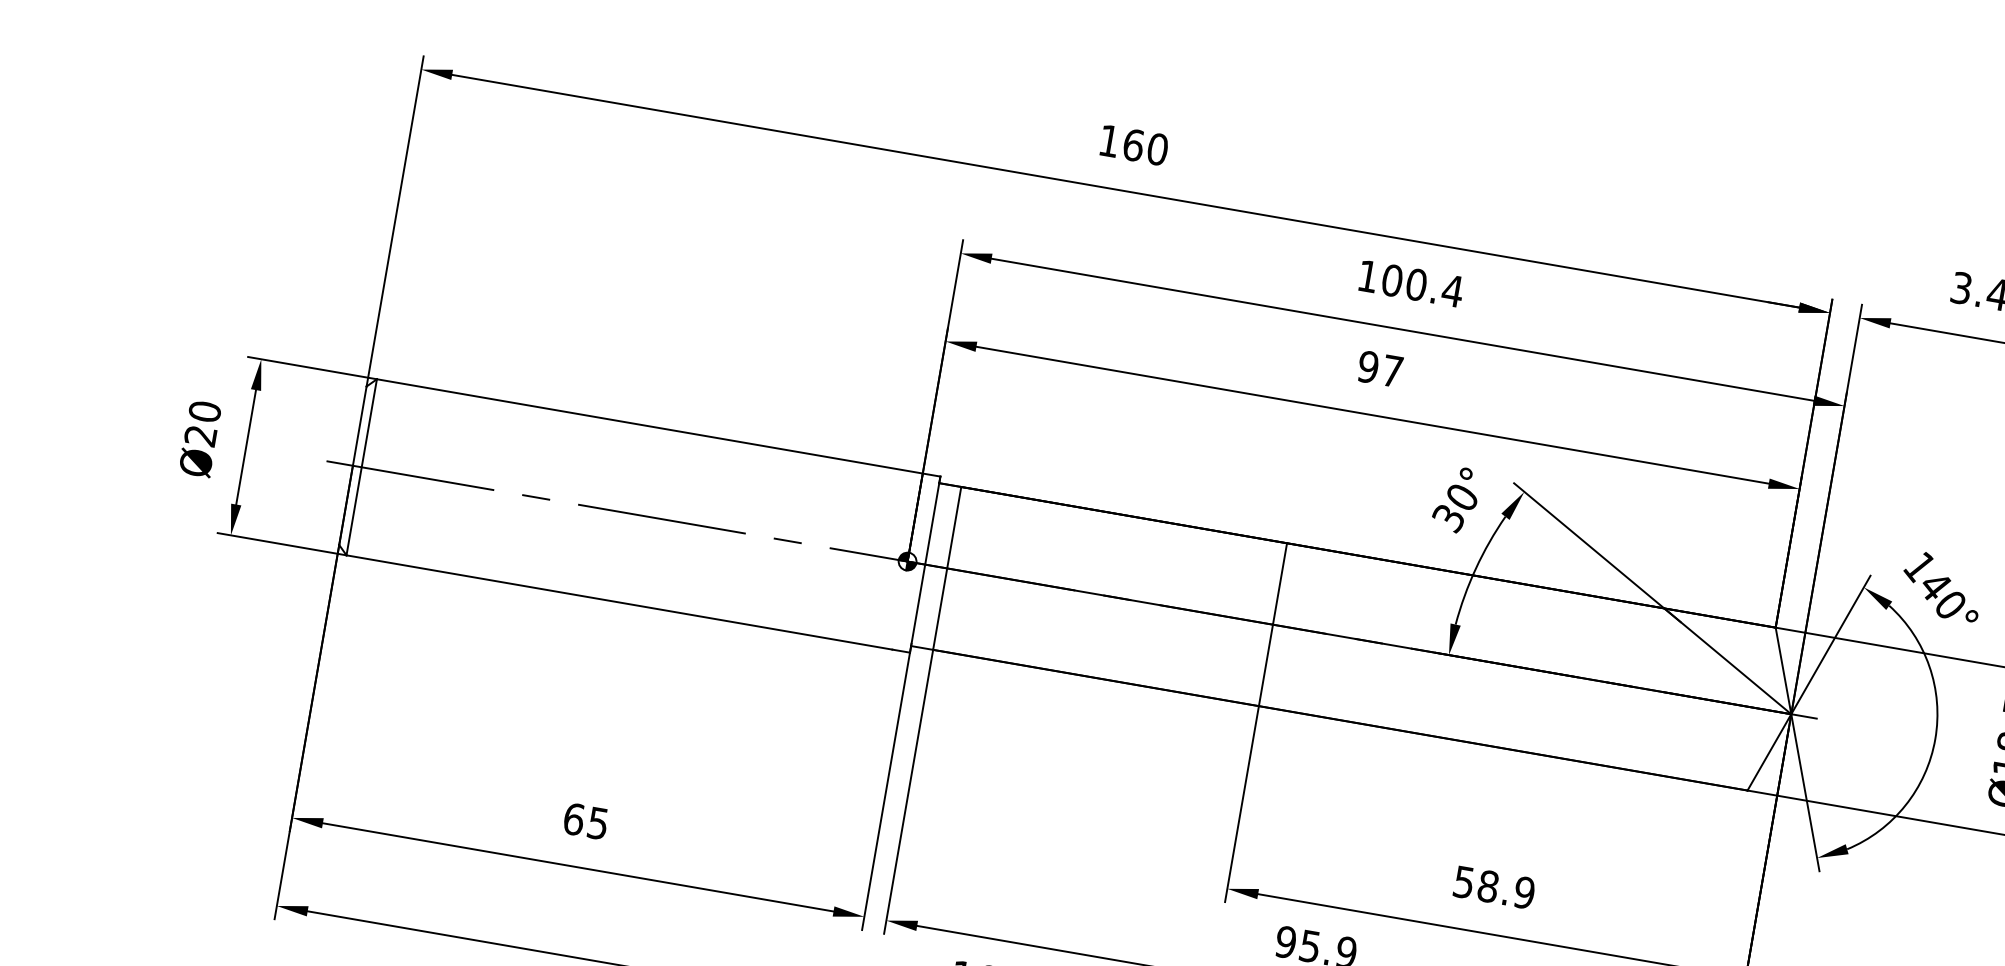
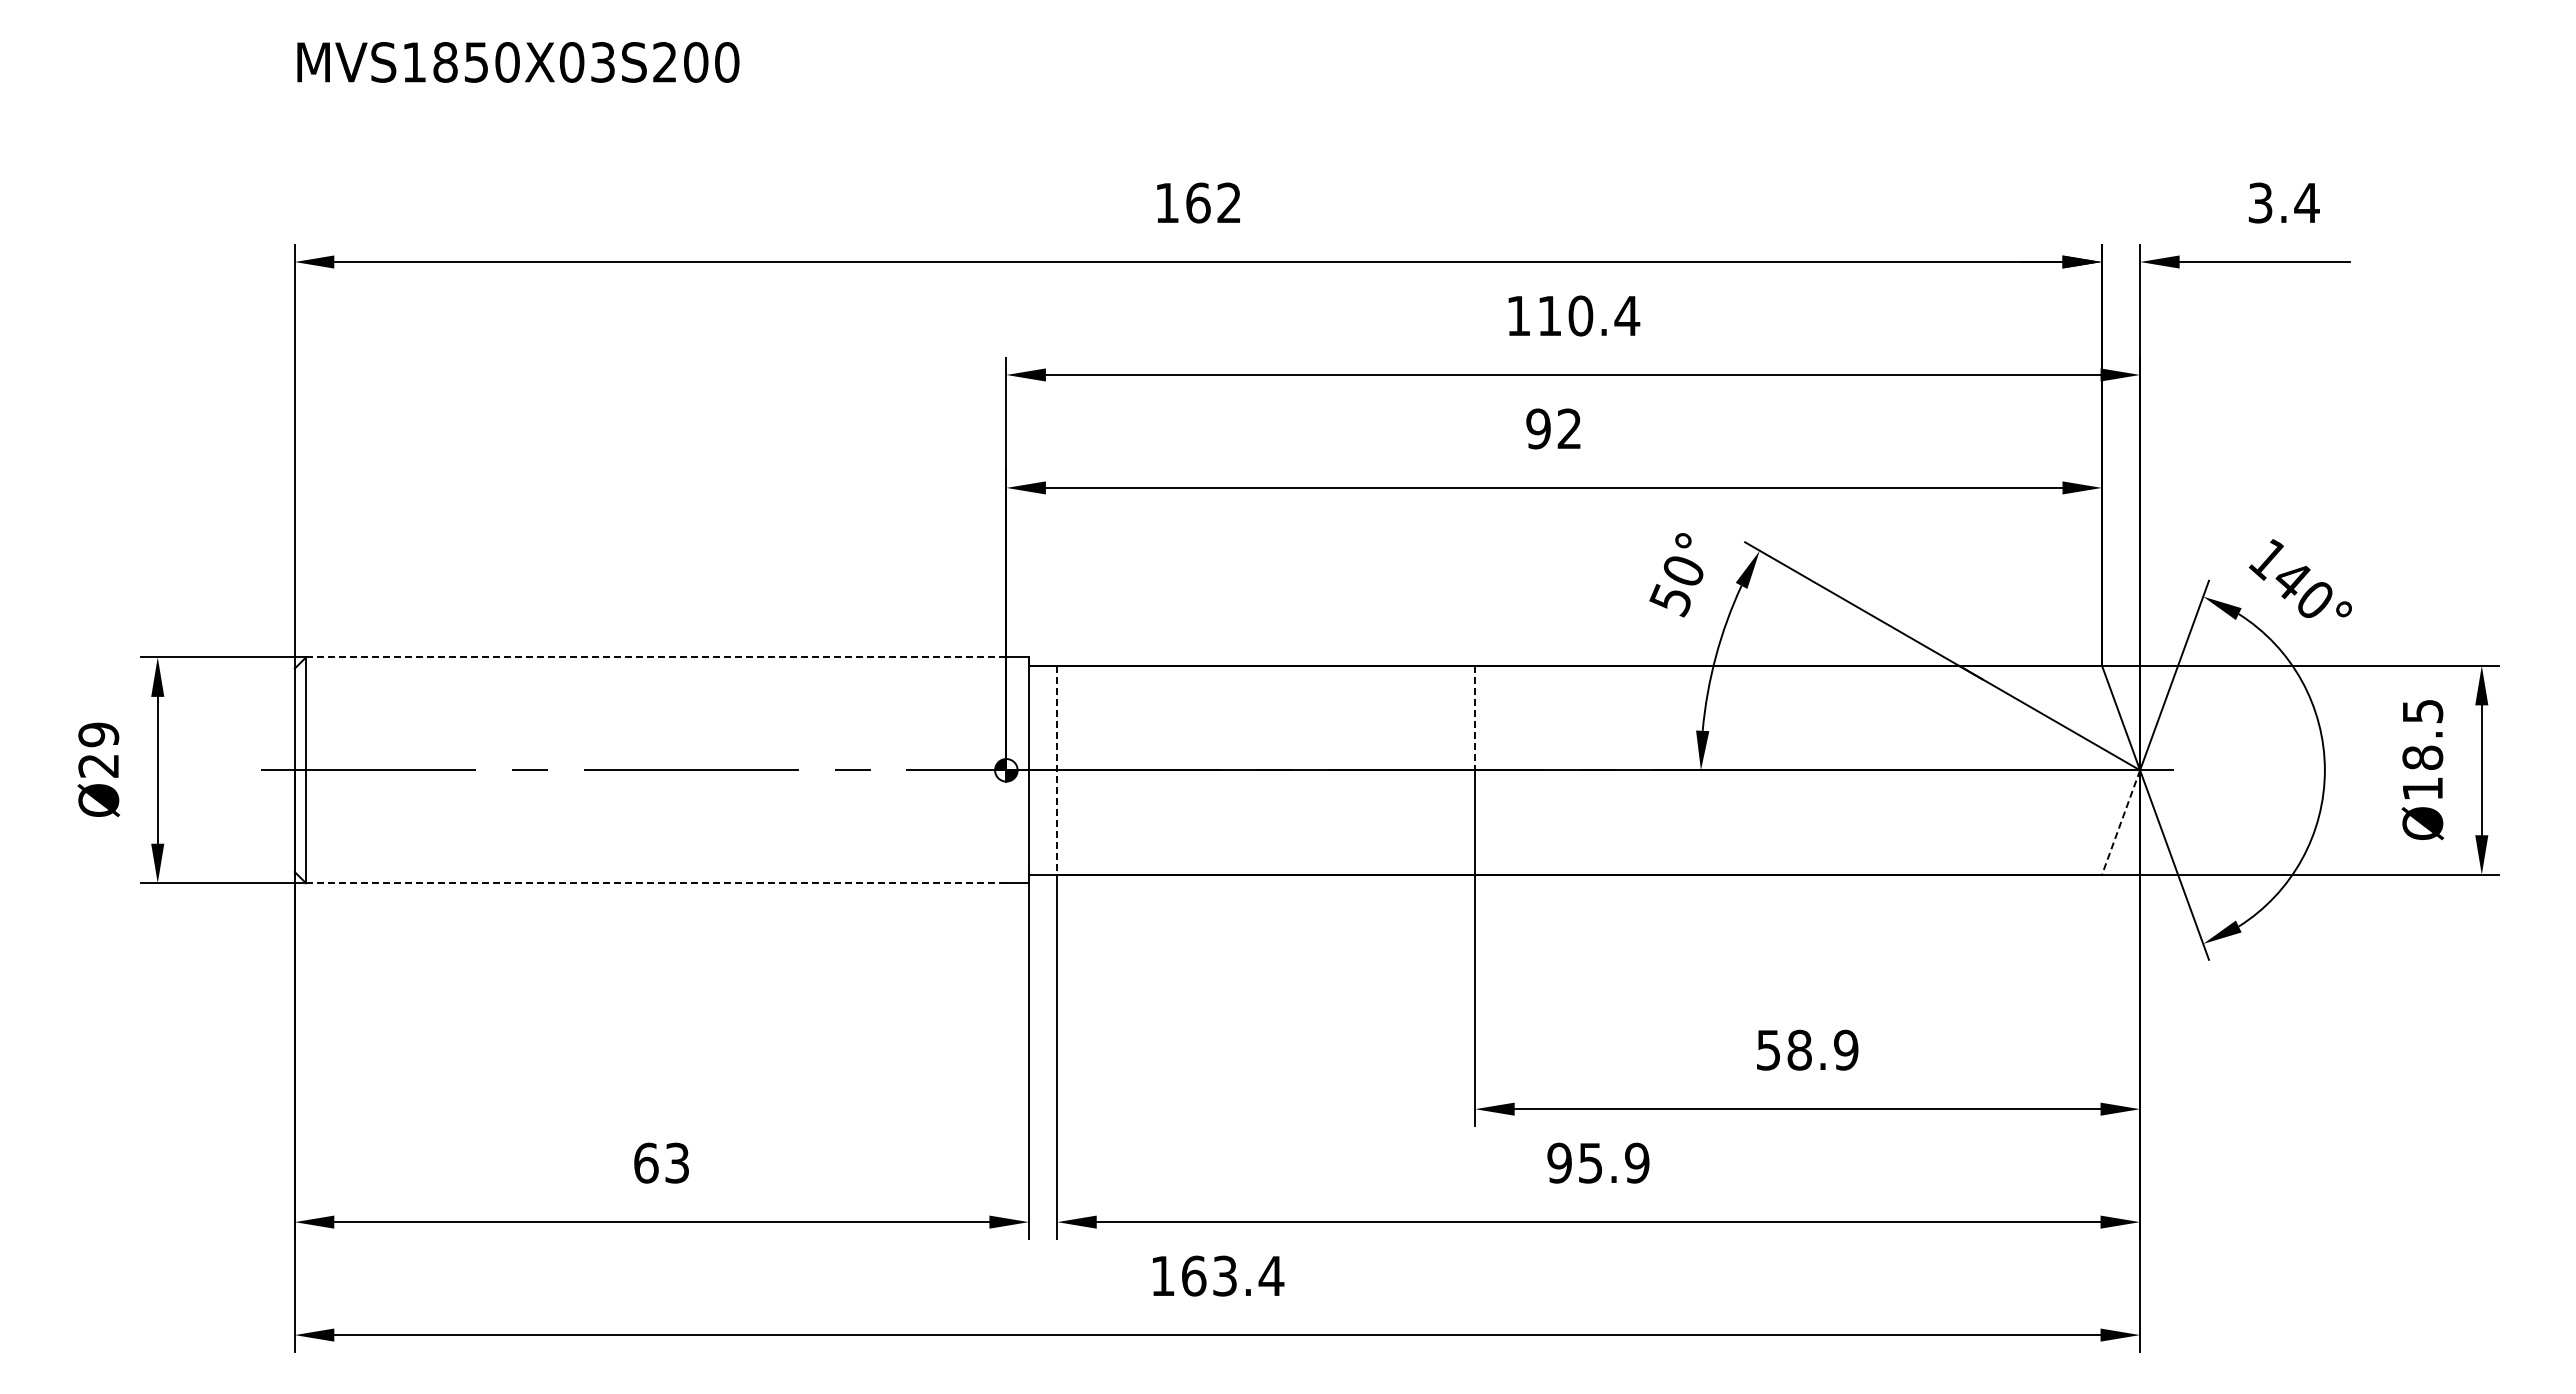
text: (1157, 149) -> (1229, 202), 160 -> 162
text: (1392, 280) -> (1549, 315), 100.4 -> 110.4
text: (1391, 370) -> (1568, 428), 97 -> 92
text: (204, 411) -> (98, 734), Ø20 -> Ø29
line: (649, 426) -> (655, 657), solid -> dashed
text: (1447, 518) -> (1669, 600), 30° -> 50°
line: (947, 568) -> (1057, 770), solid -> dashed
line: (1280, 584) -> (1475, 718), solid -> dashed
line: (619, 602) -> (656, 883), solid -> dashed
line: (1769, 752) -> (2121, 822), solid -> dashed
text: (598, 822) -> (677, 1162), 65 -> 63

